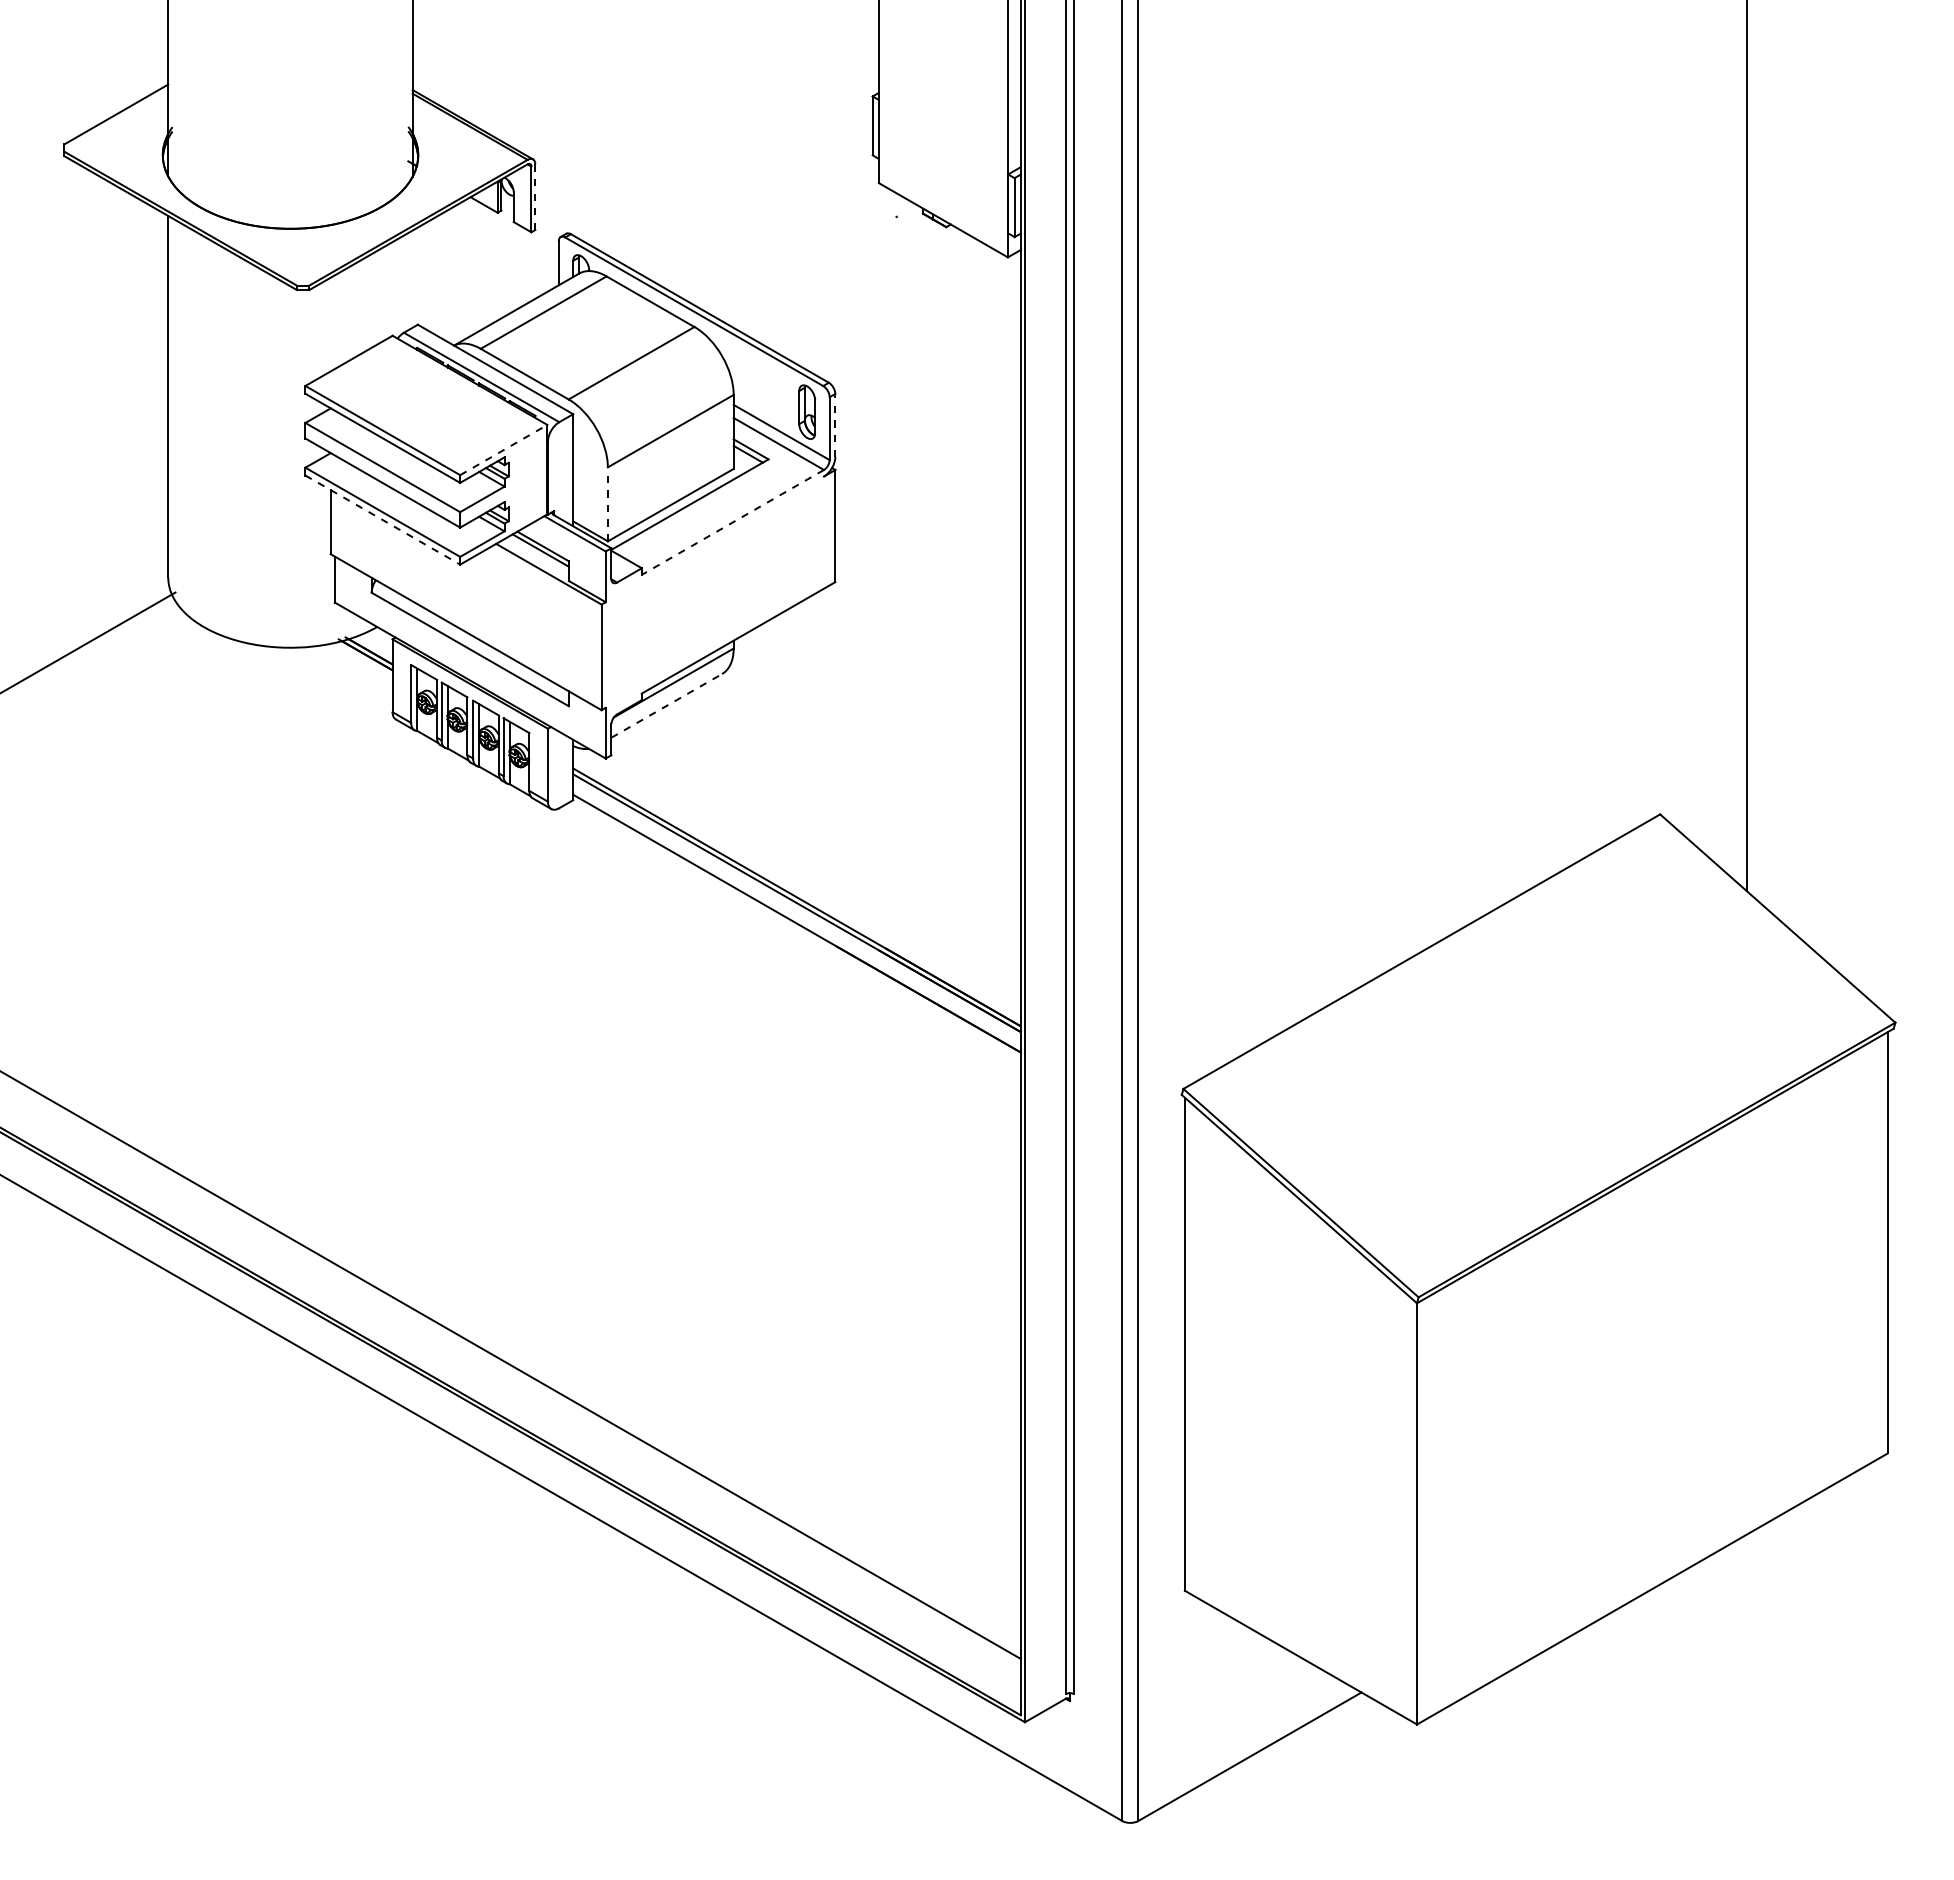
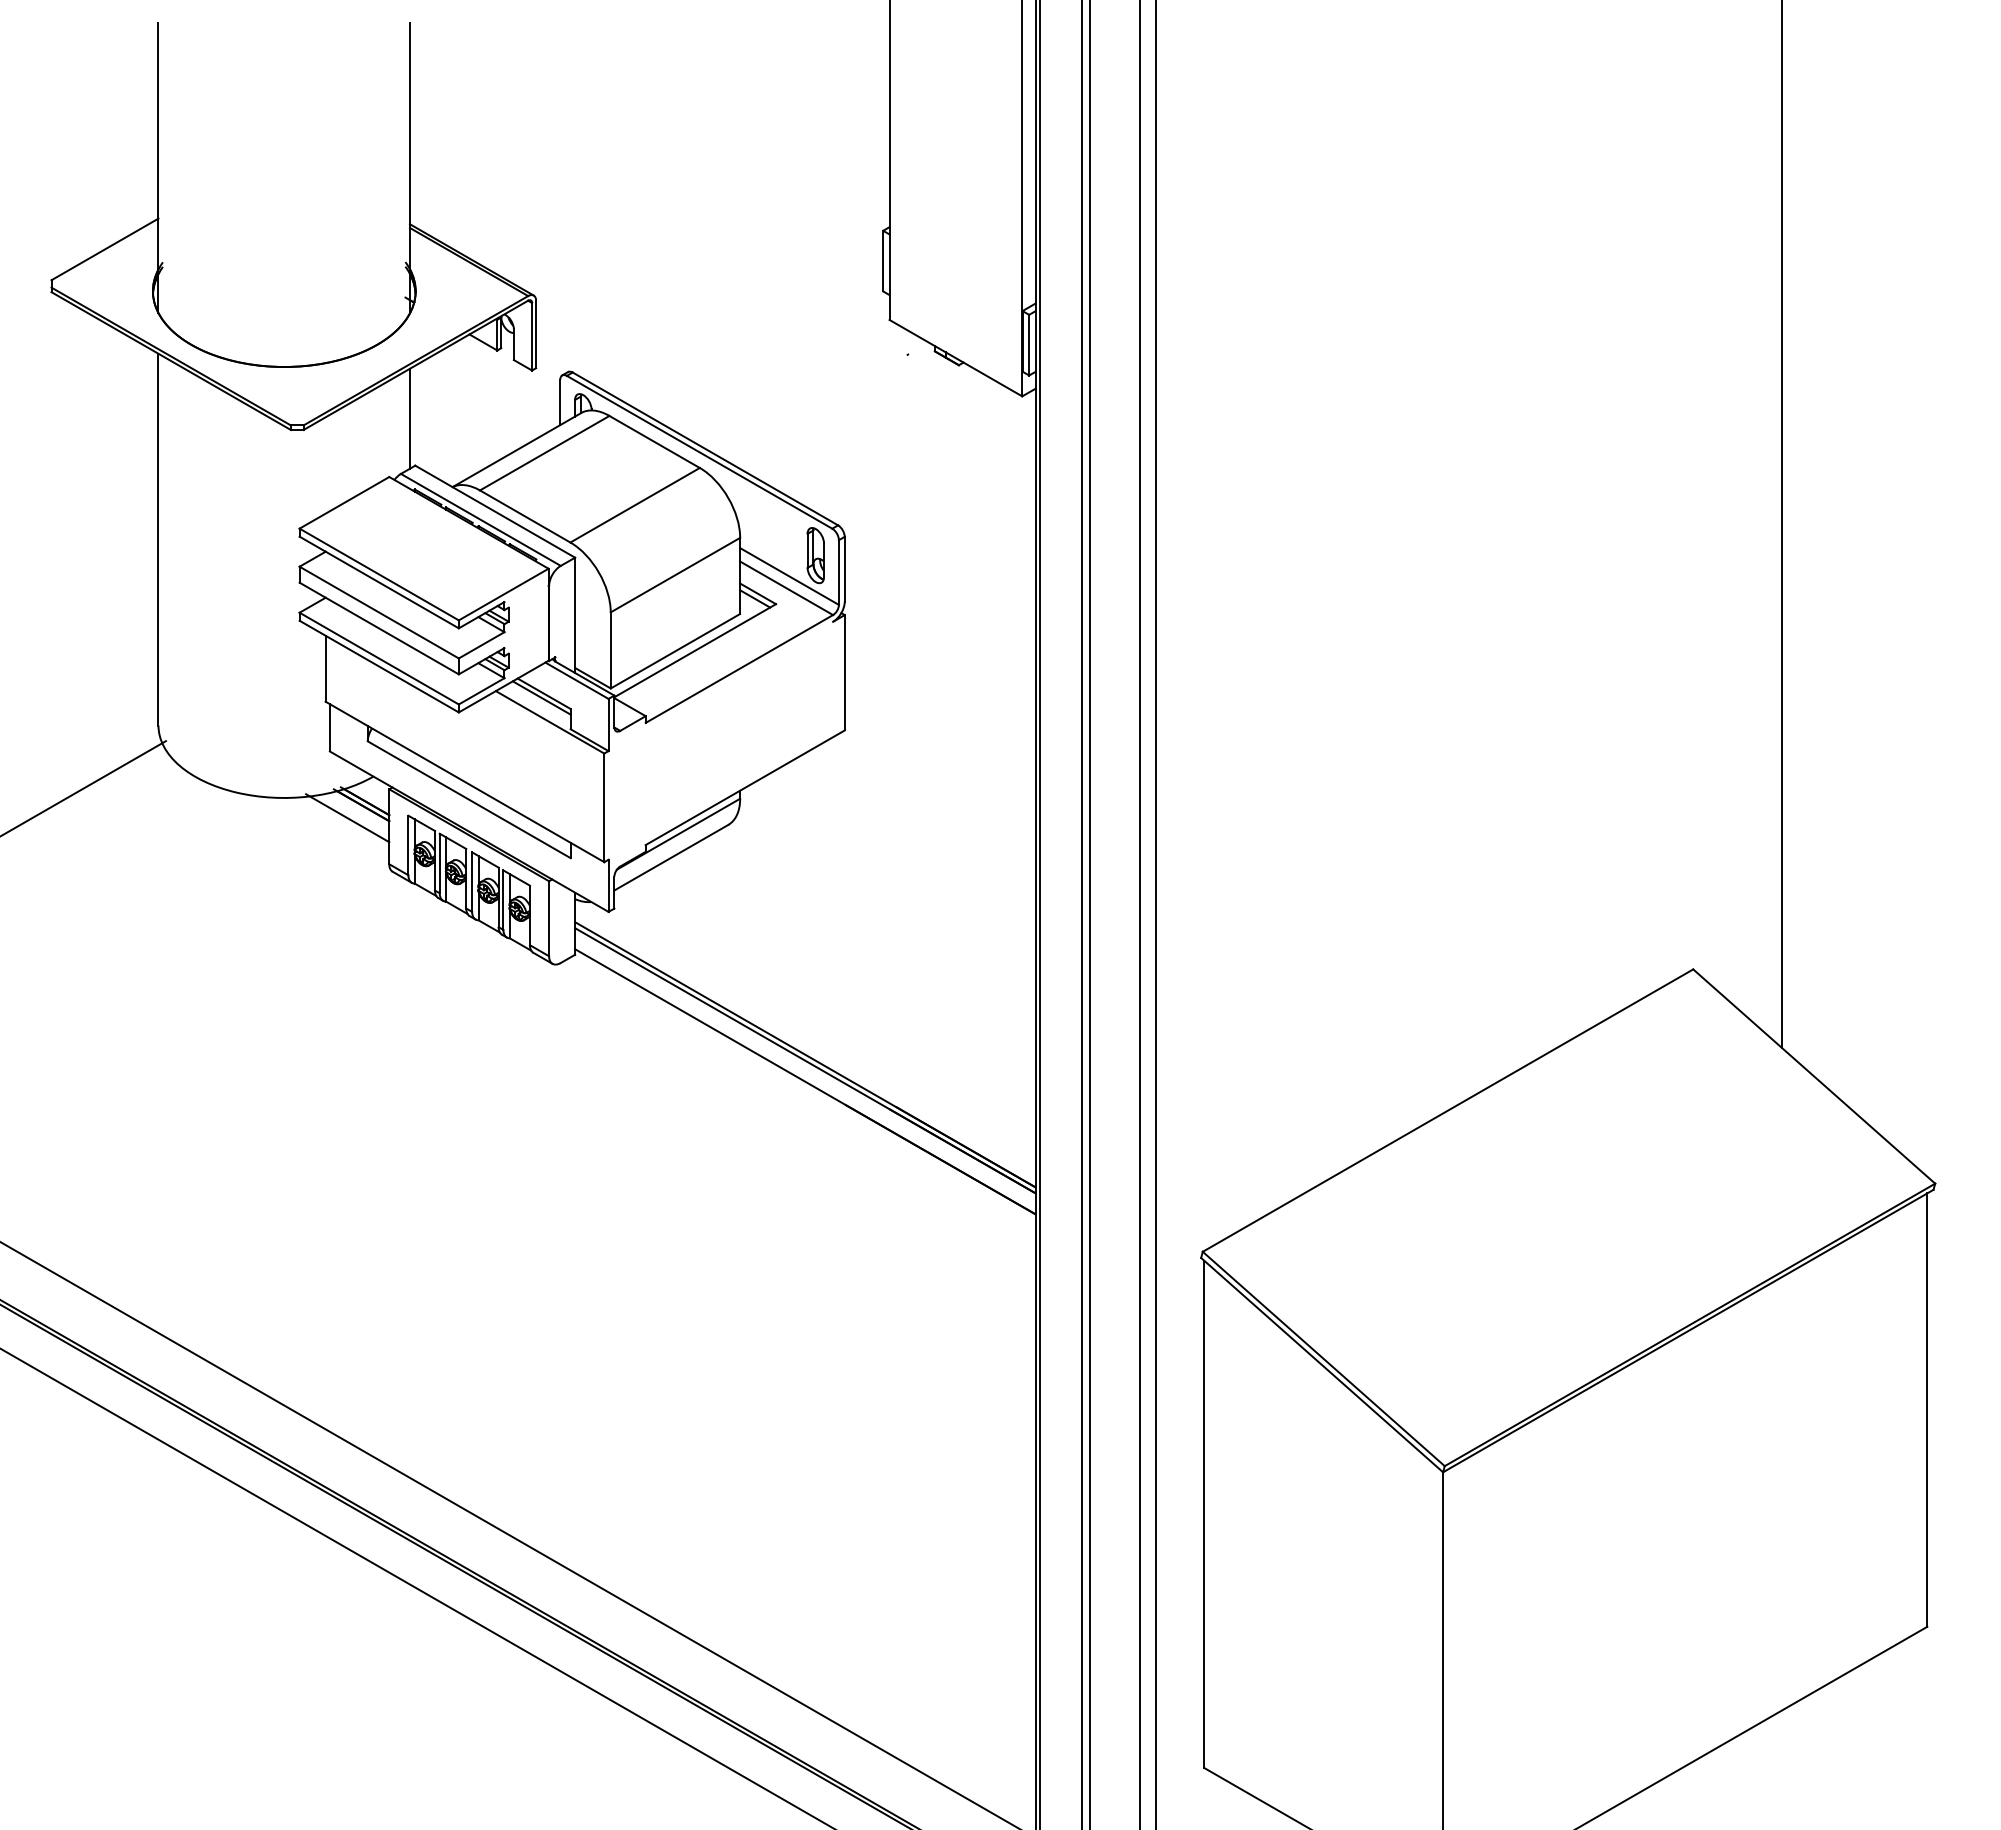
line: (535, 197) -> (536, 334), dashed -> solid
line: (412, 278) -> (409, 418), added
line: (835, 424) -> (844, 568), dashed -> solid
line: (504, 449) -> (504, 594), dashed -> solid
line: (607, 504) -> (610, 650), dashed -> solid
line: (383, 520) -> (379, 667), dashed -> solid
line: (732, 522) -> (738, 669), dashed -> solid
line: (351, 667) -> (347, 818), added
line: (666, 705) -> (671, 857), dashed -> solid

